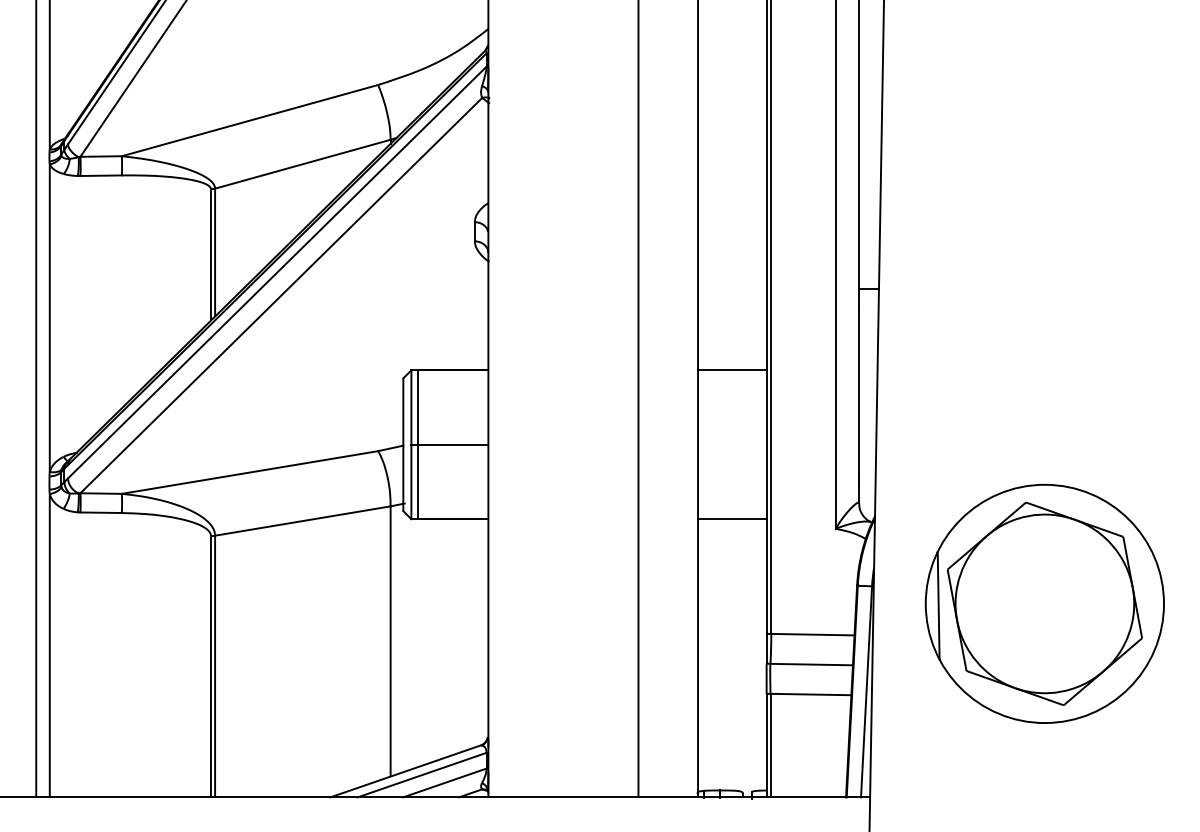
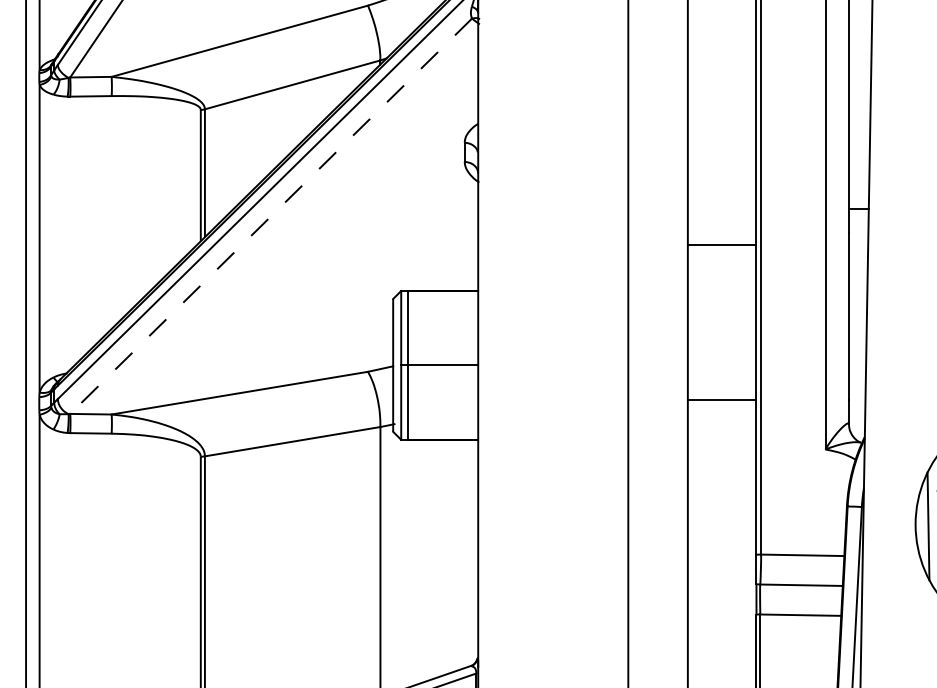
line: (281, 295) -> (271, 216), solid -> dashed
line: (732, 370) -> (722, 245), moved
line: (732, 519) -> (722, 400), moved

